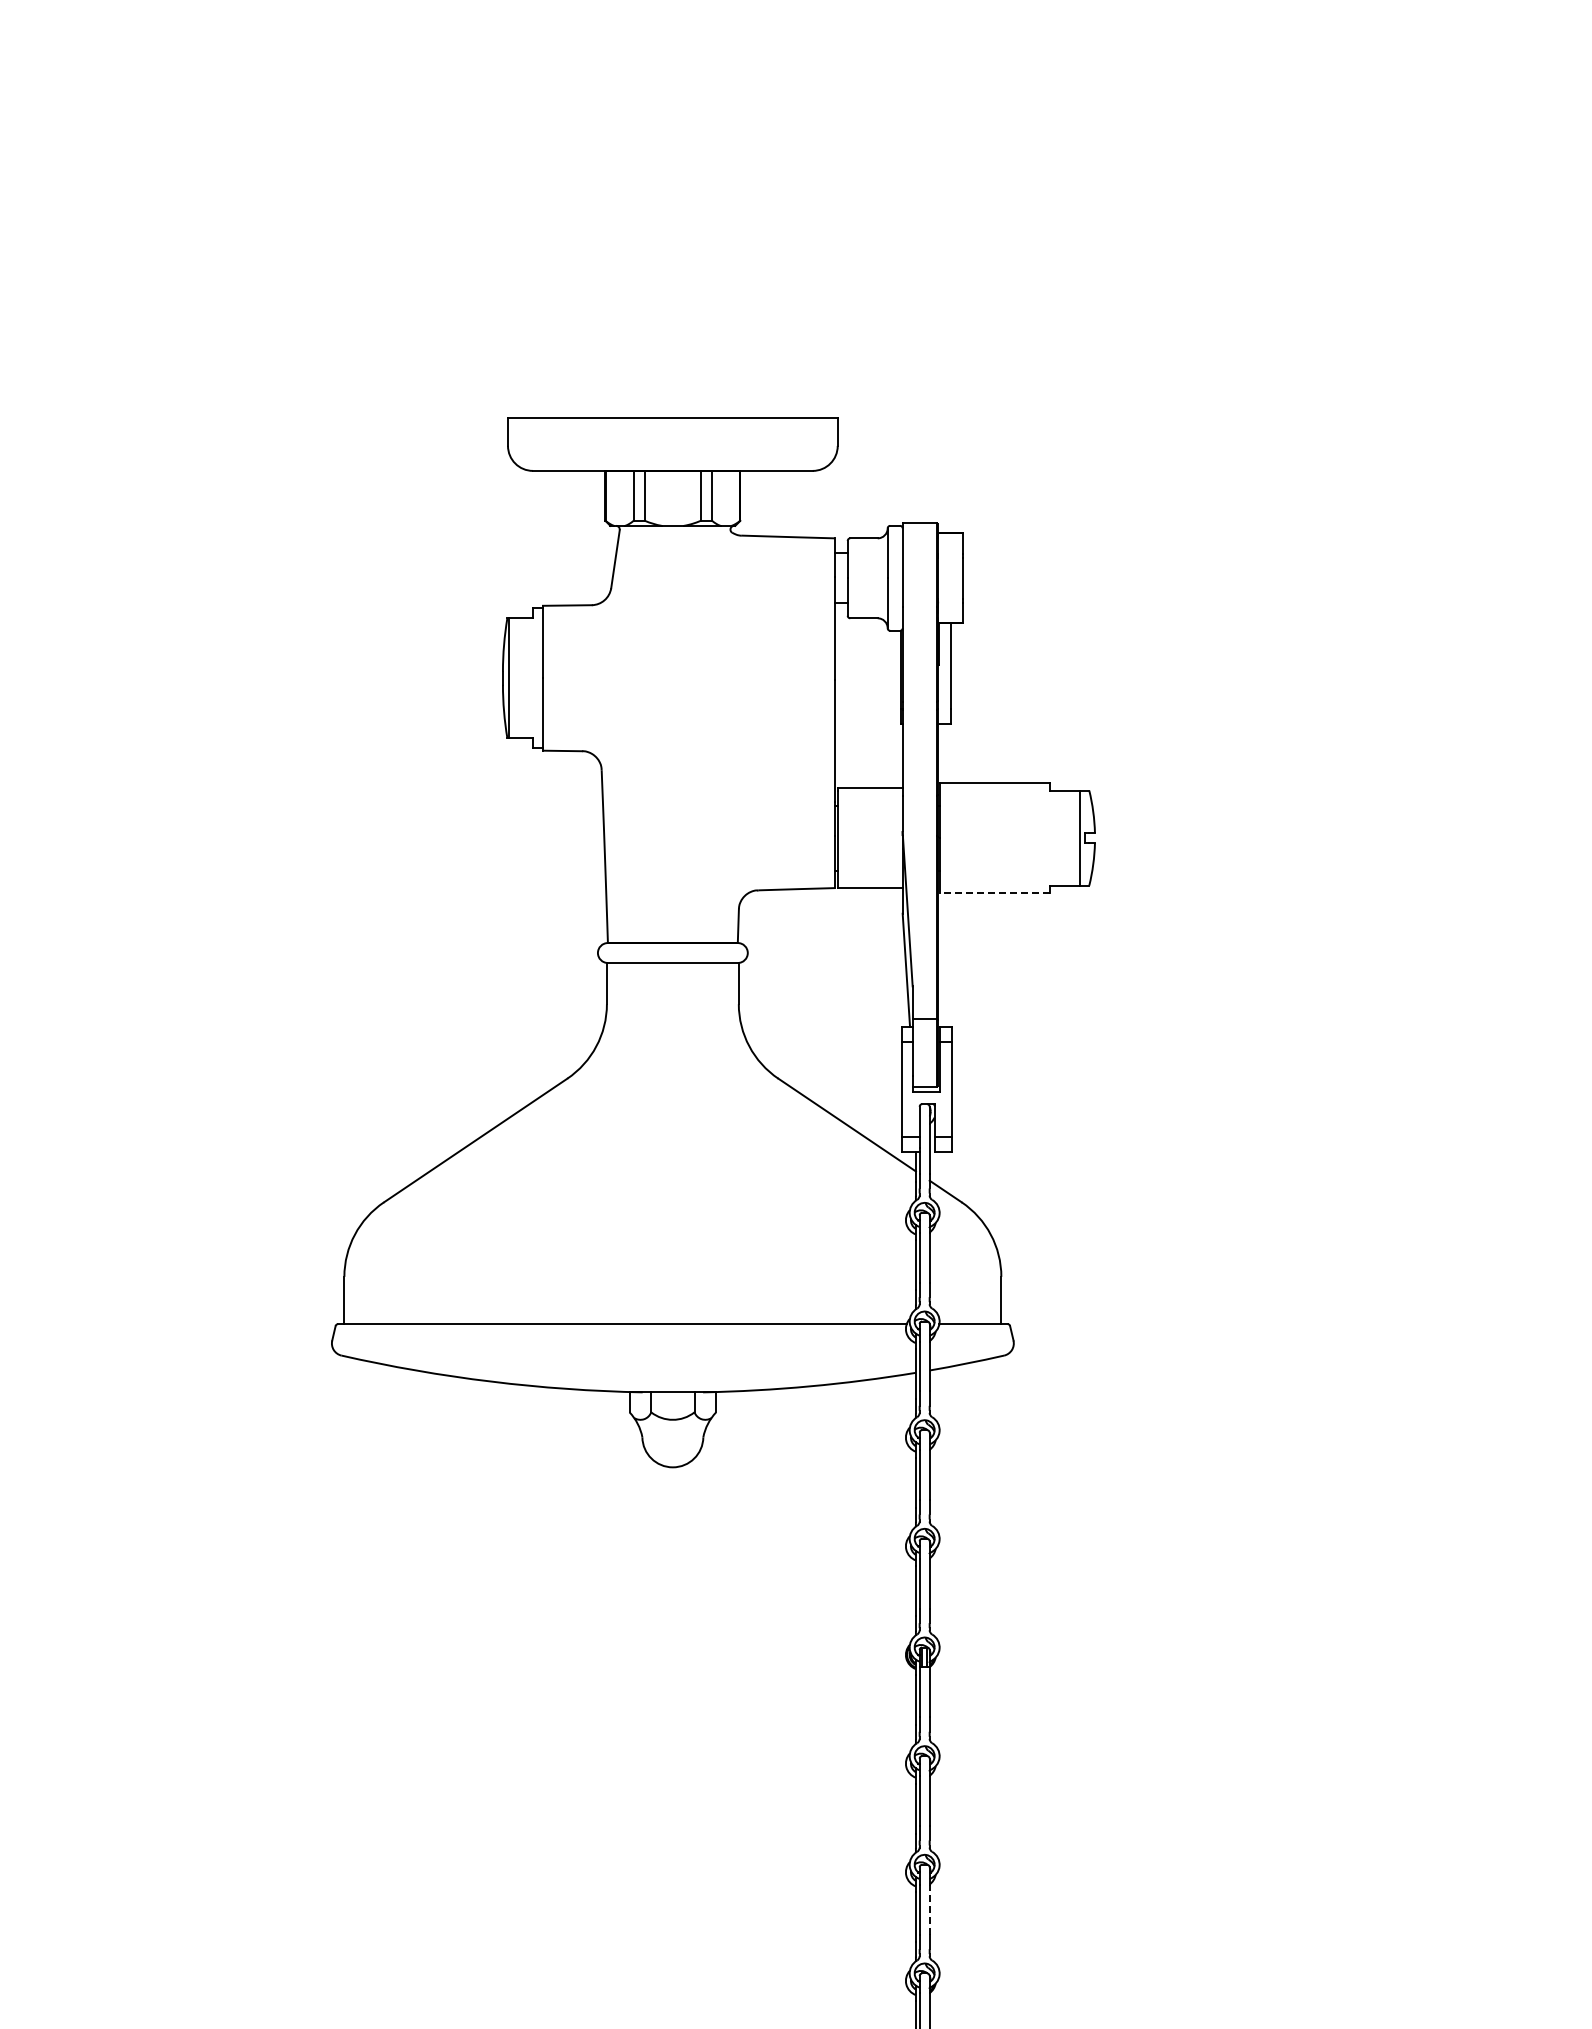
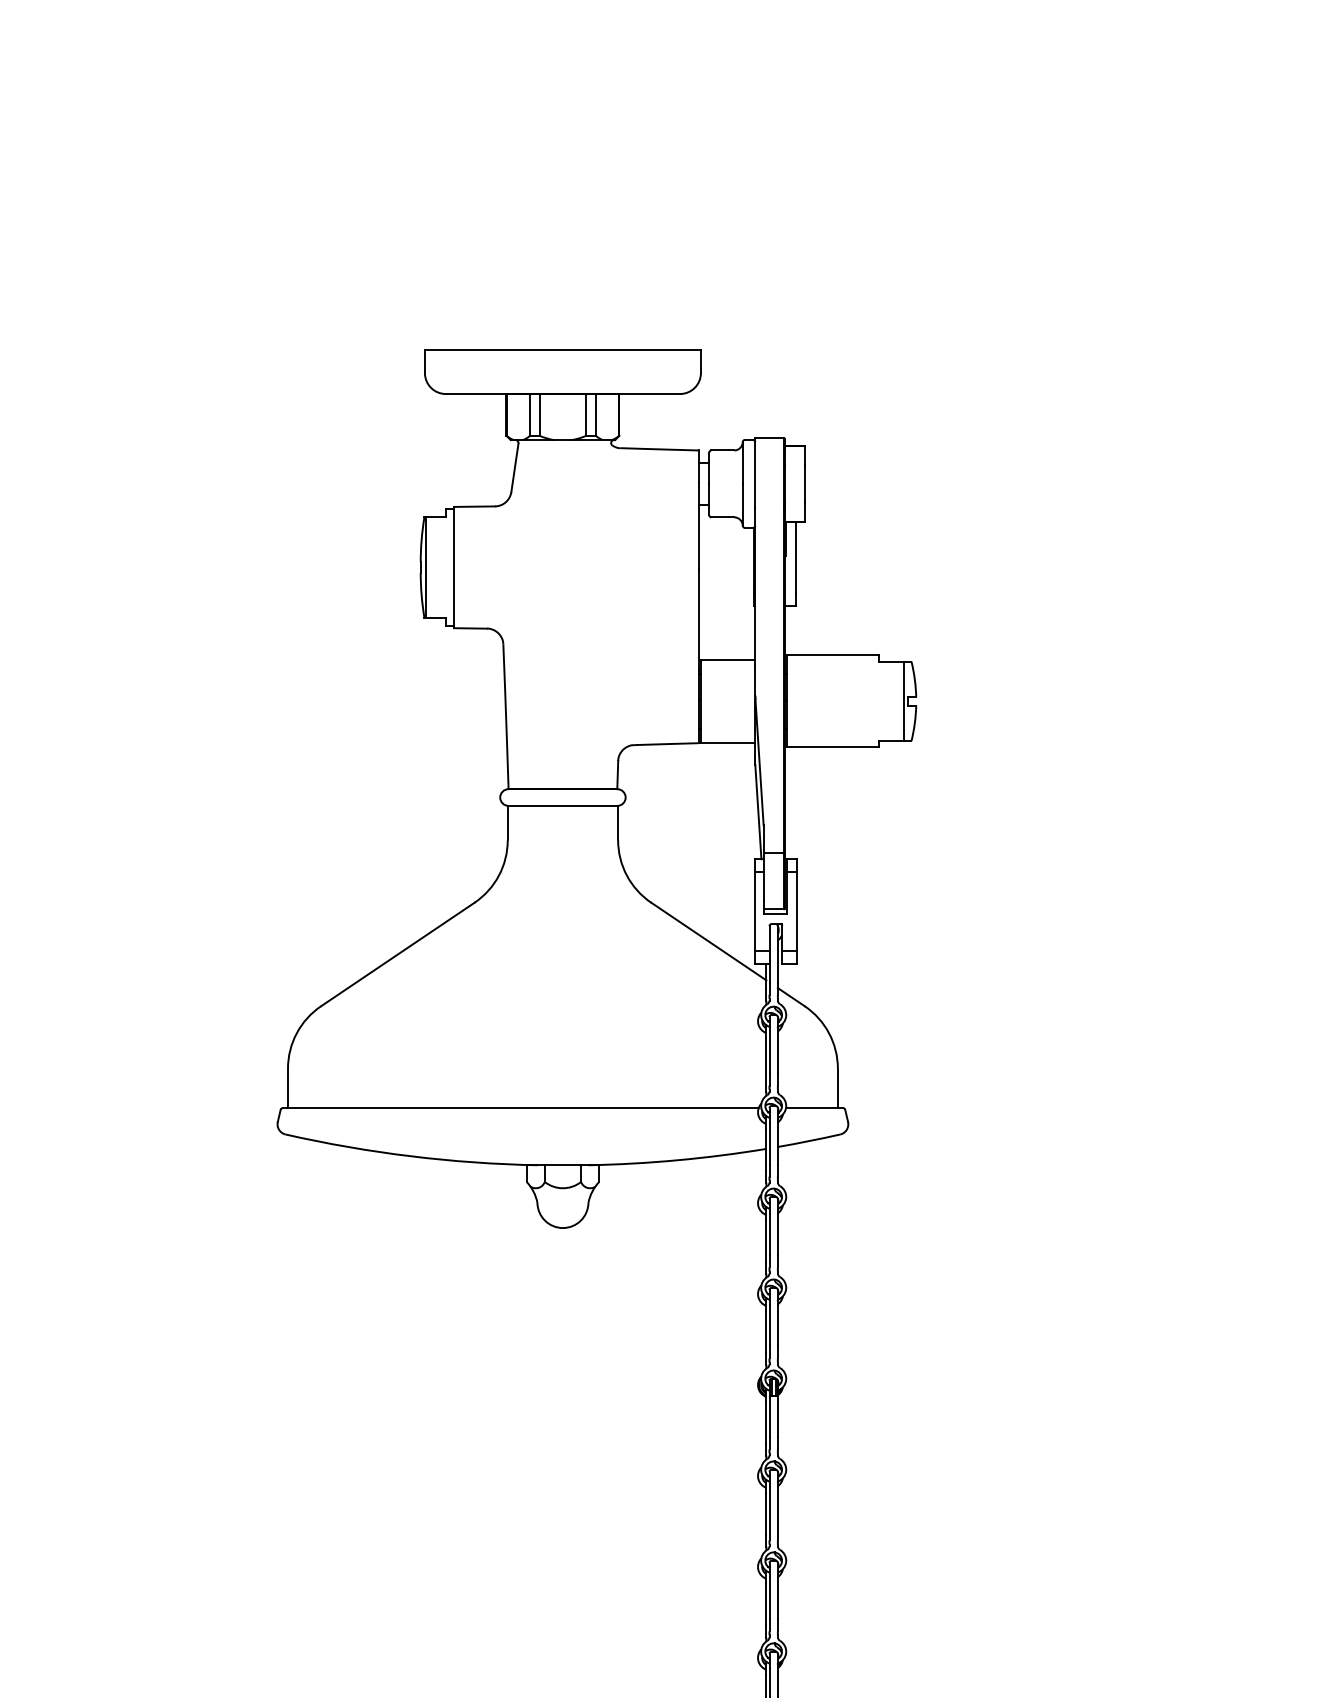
line: (995, 893) -> (832, 747), dashed -> solid
line: (929, 1909) -> (777, 1598), dashed -> solid

